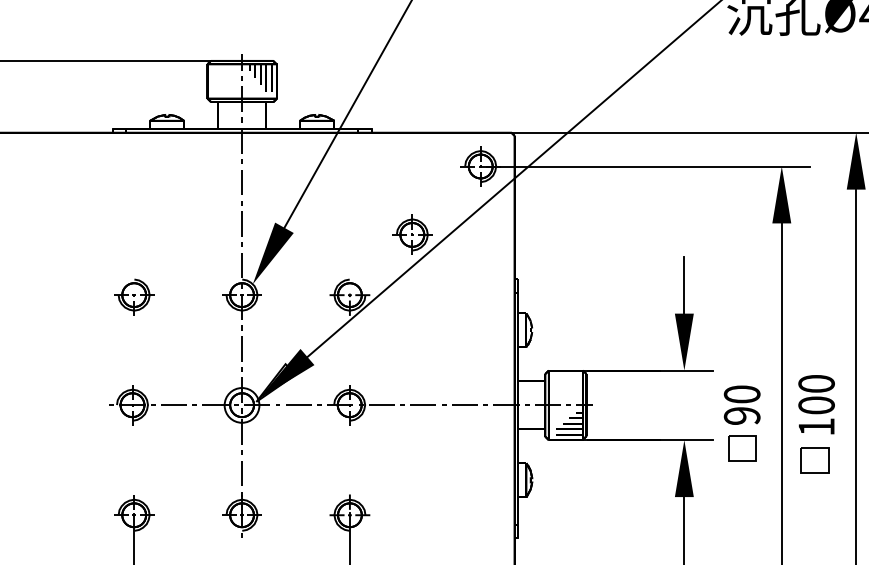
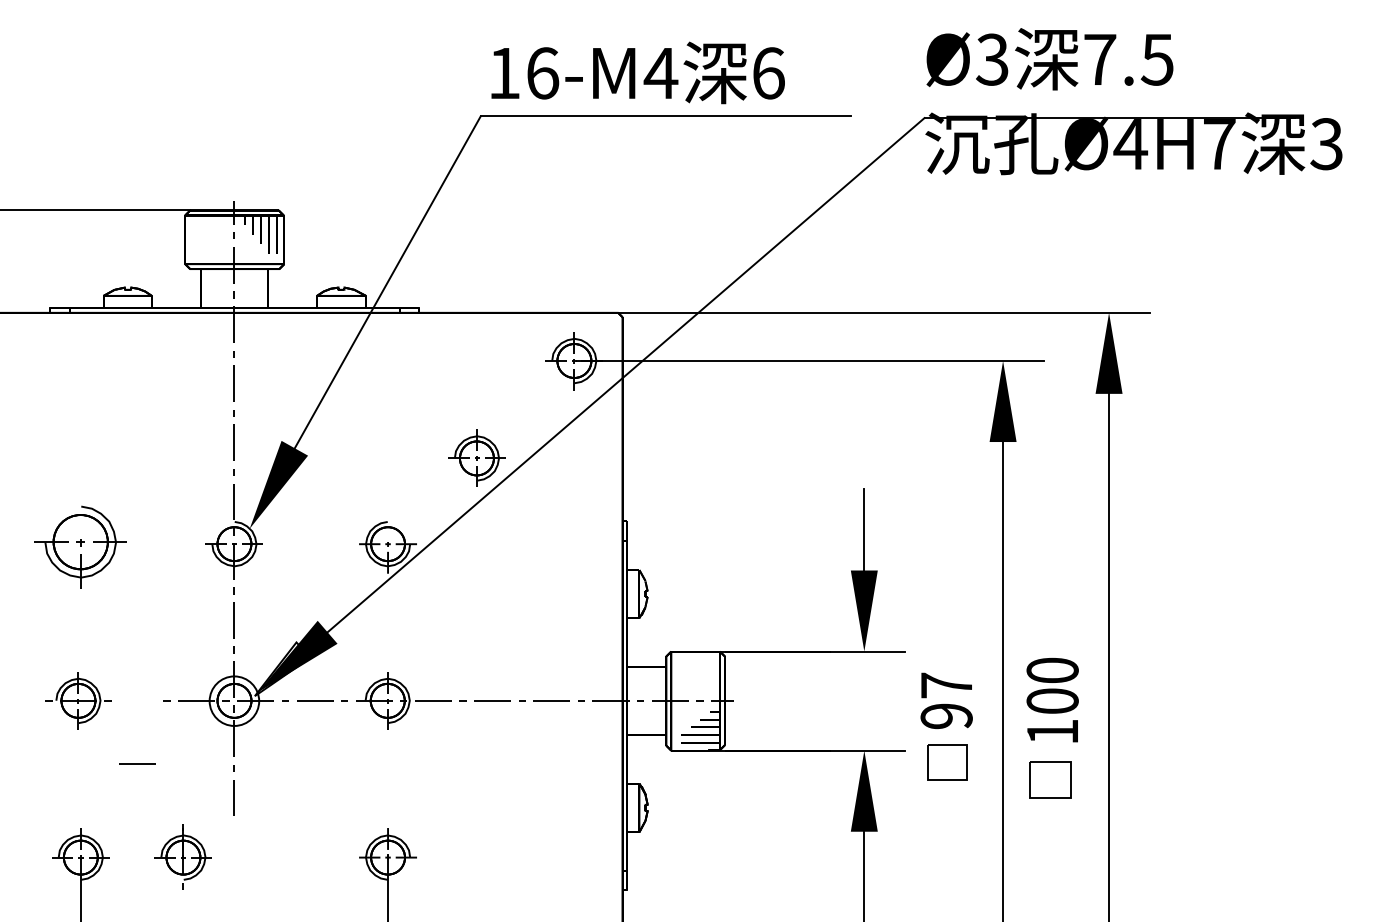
part: (133, 297) -> (80, 547), size x1.6
text: (742, 394) -> (946, 685), 90 -> 97
line: (173, 404) -> (137, 763), moved
part: (241, 514) -> (182, 856), moved

